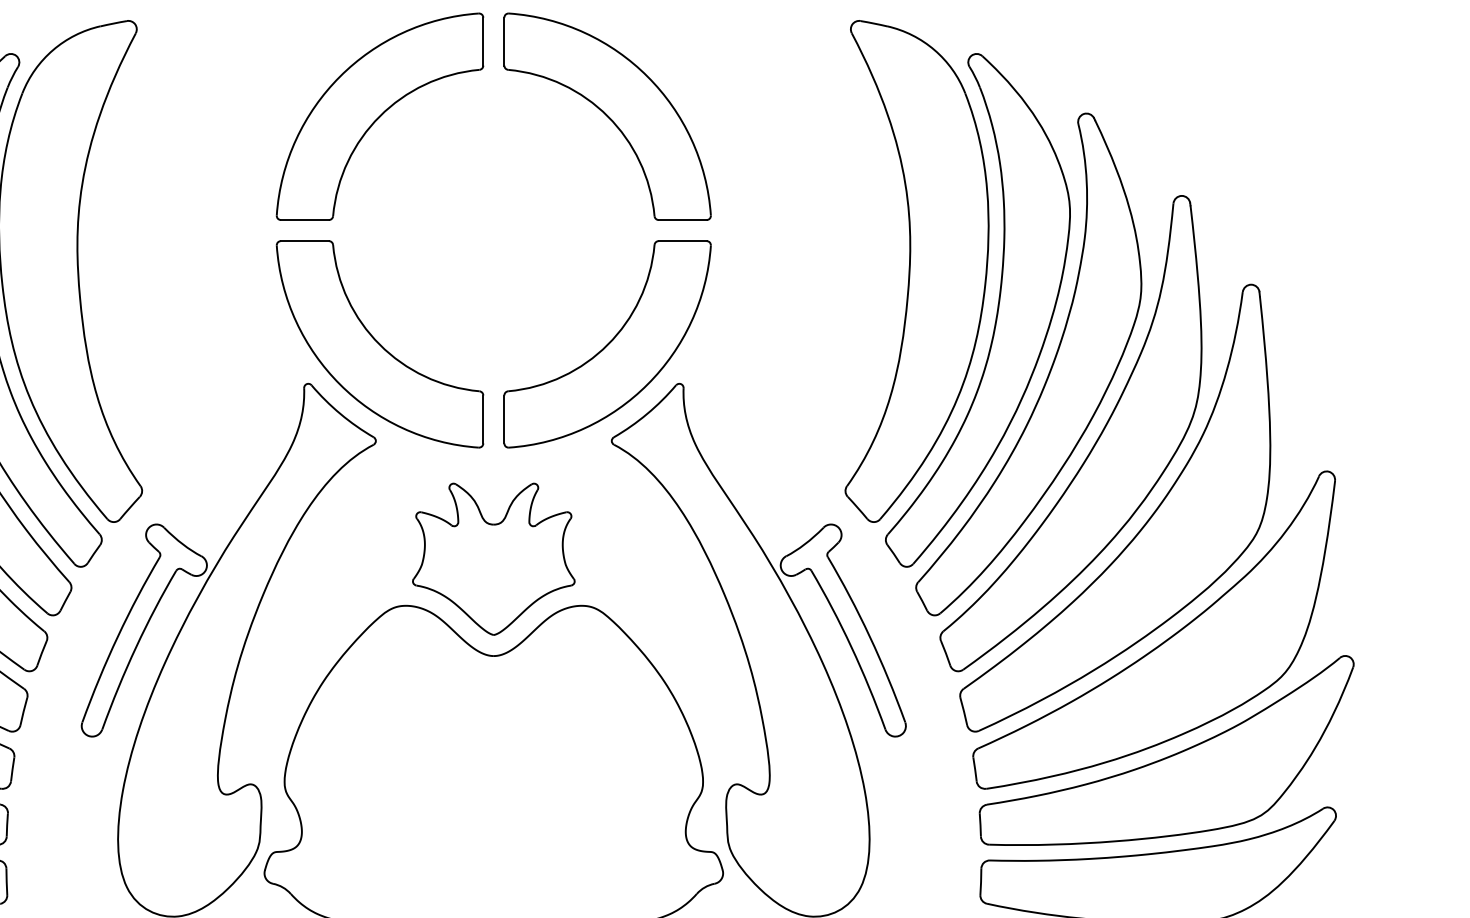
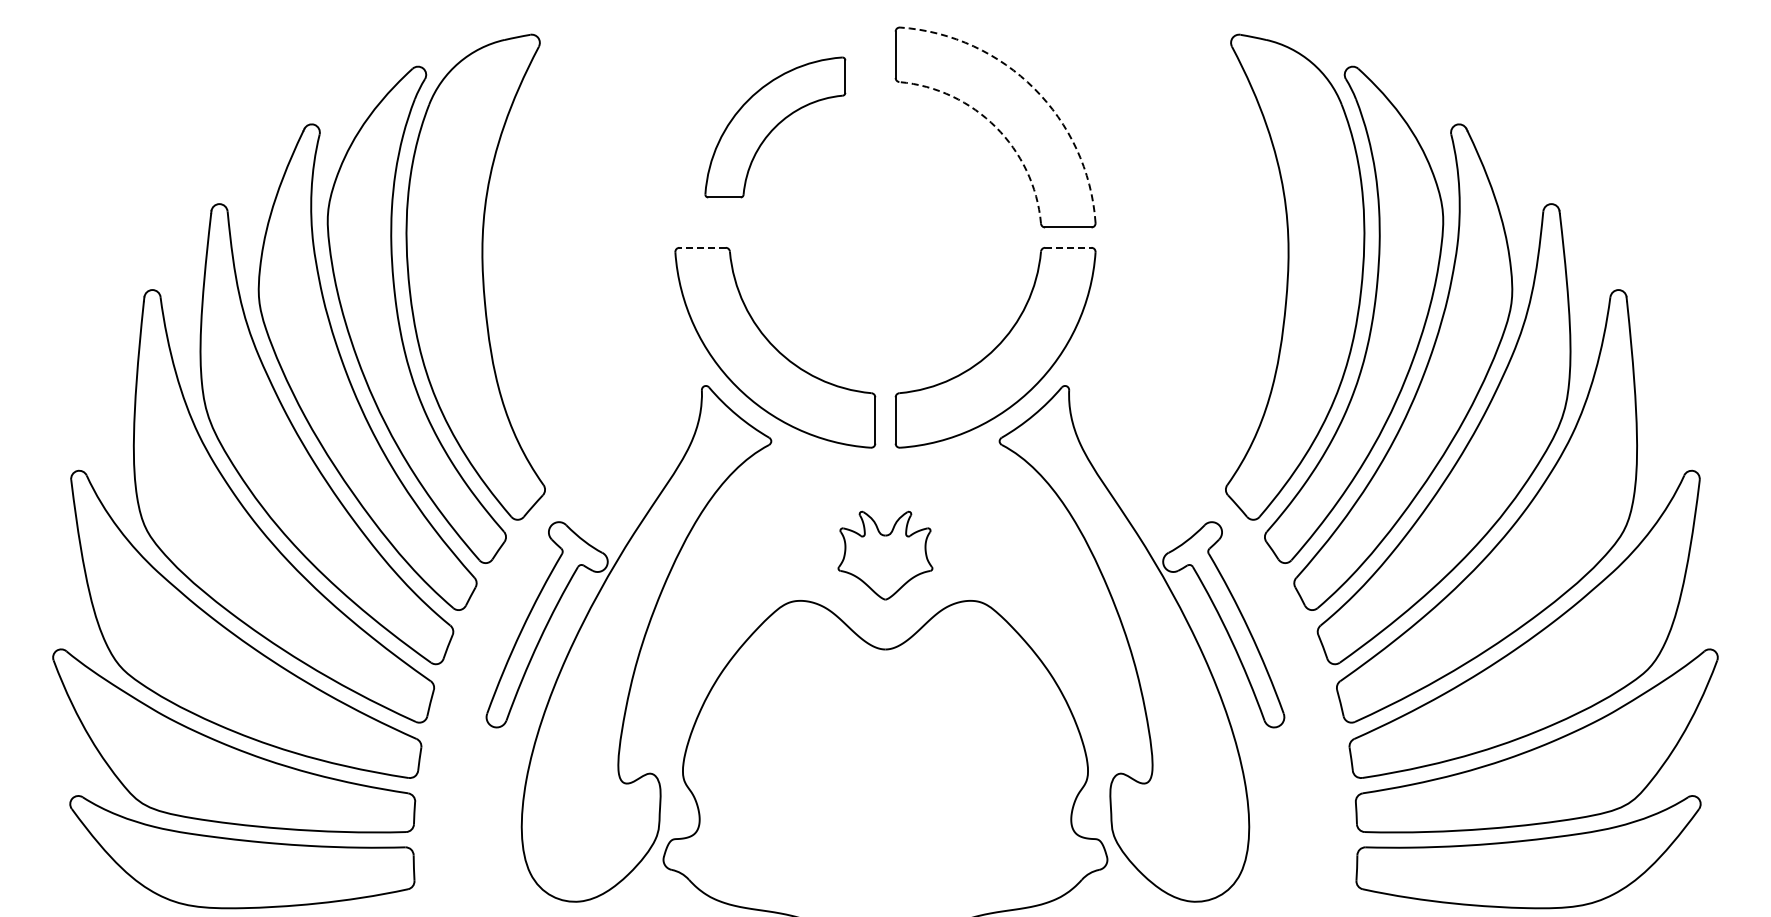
arc: (647, 76) -> (1034, 88), solid -> dashed
part: (380, 116) -> (775, 127), size x0.7
arc: (607, 116) -> (995, 127), solid -> dashed
line: (304, 240) -> (702, 247), solid -> dashed
line: (682, 240) -> (1068, 247), solid -> dashed
part: (493, 558) -> (885, 555), size x0.6

